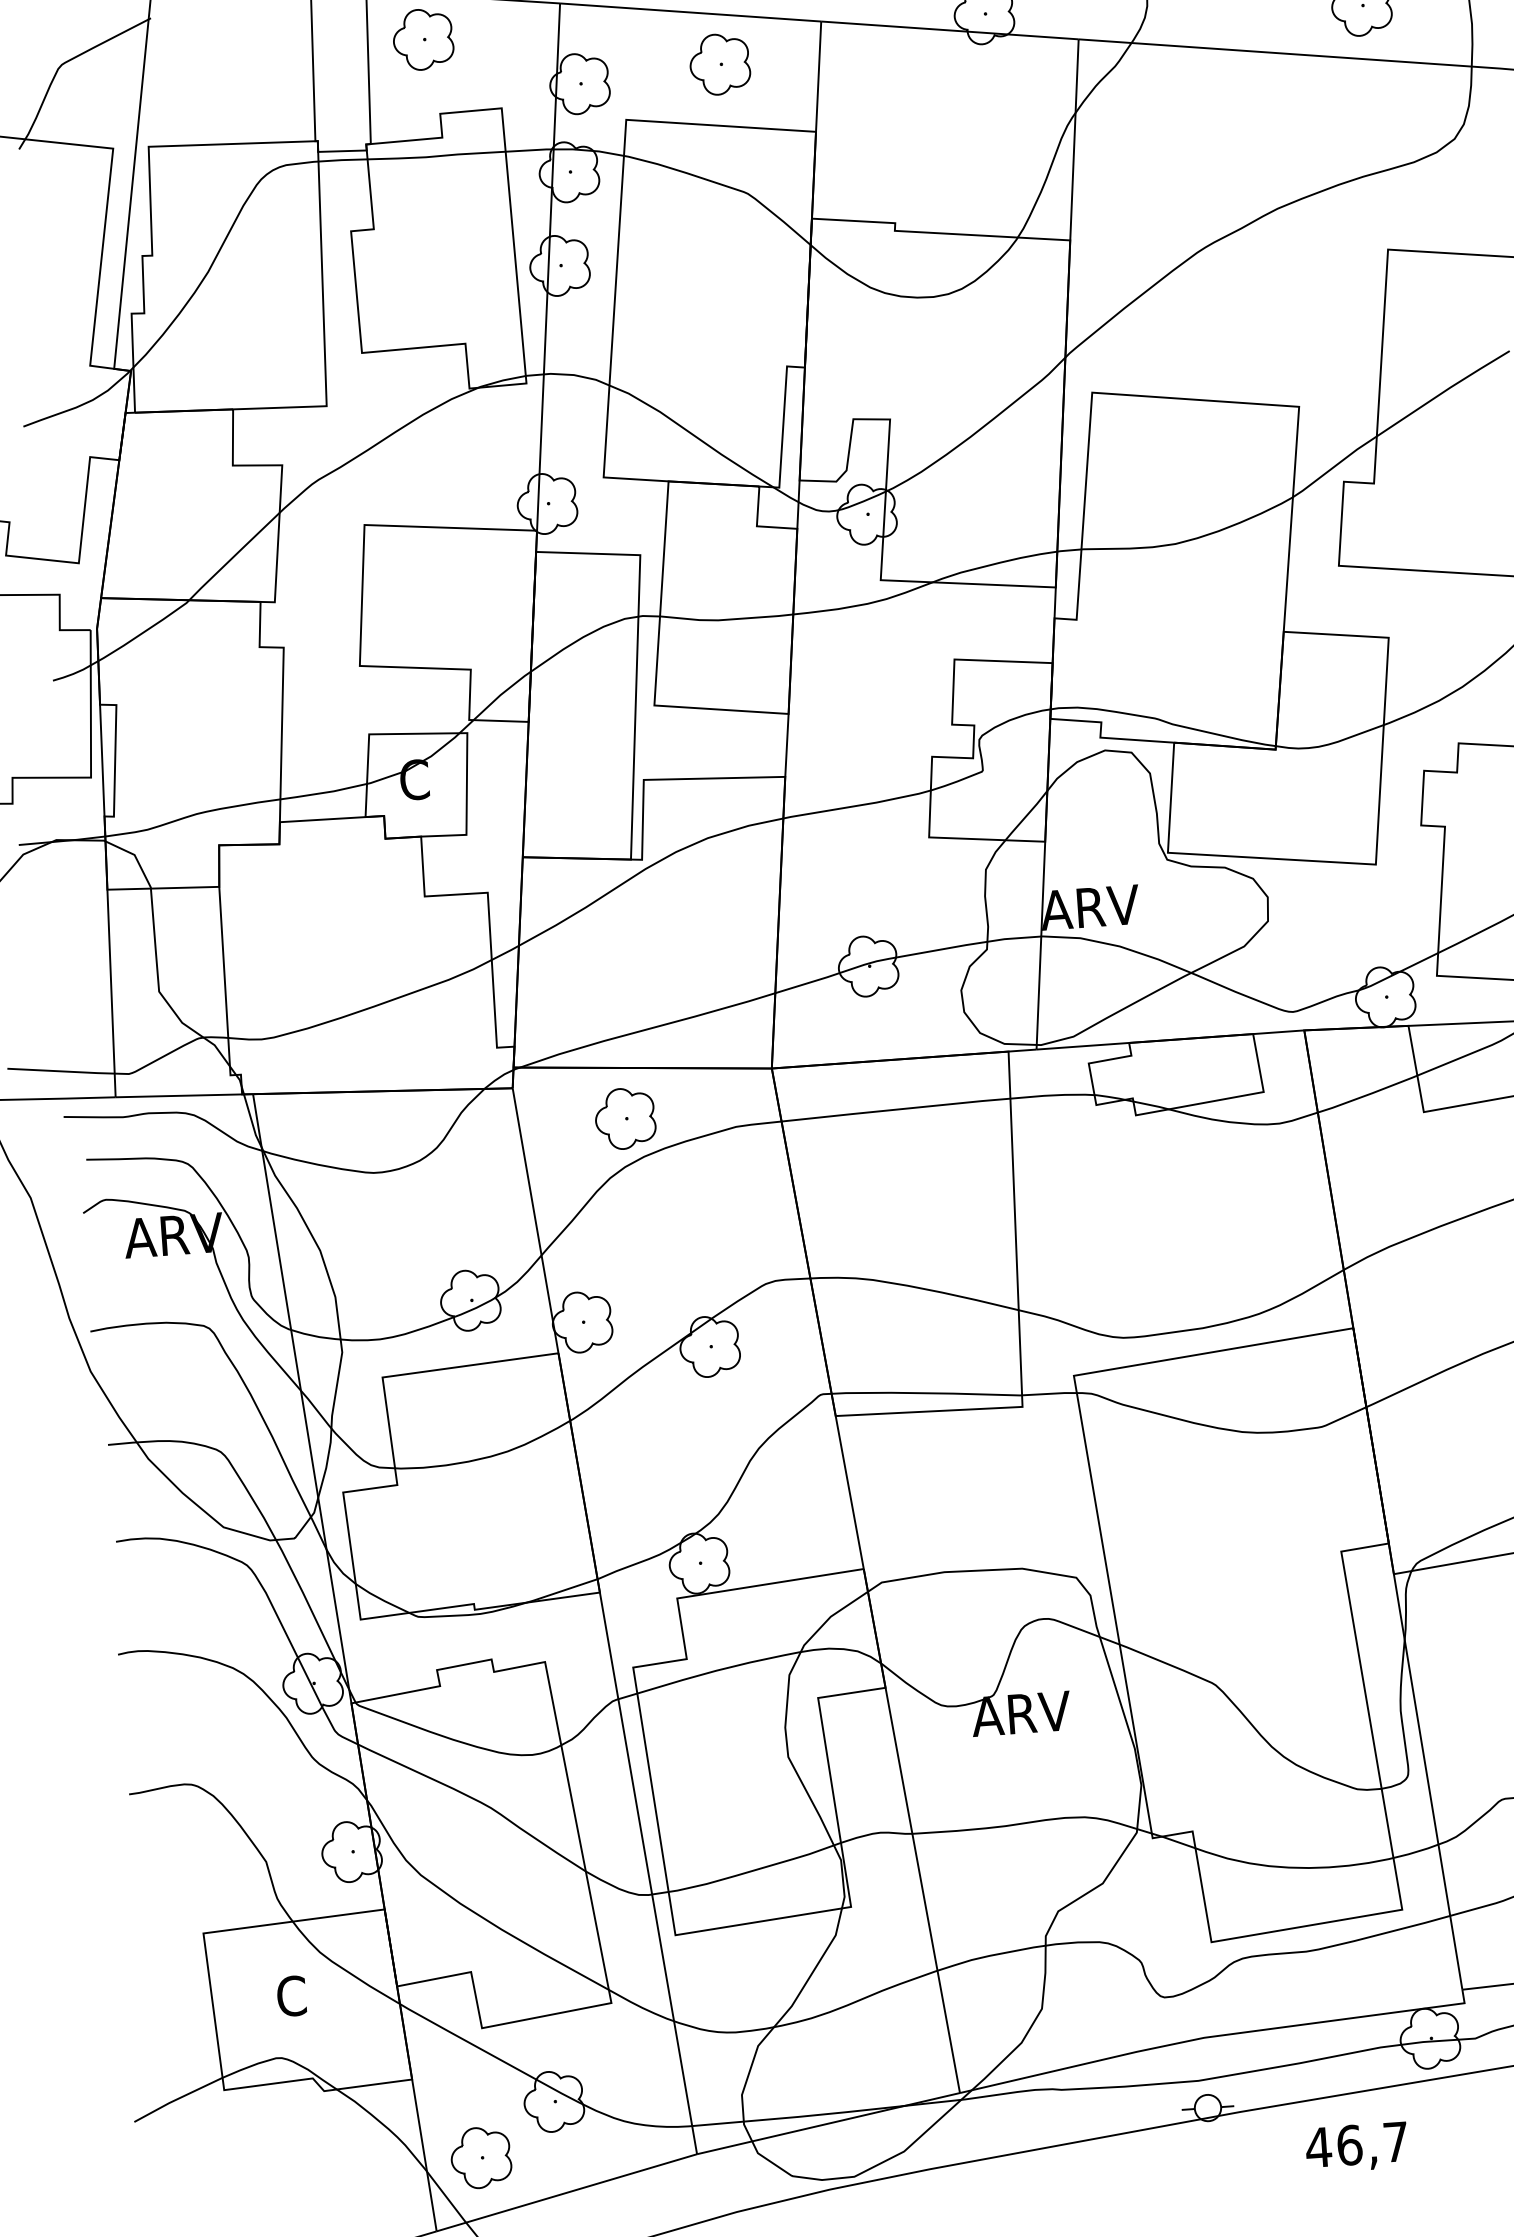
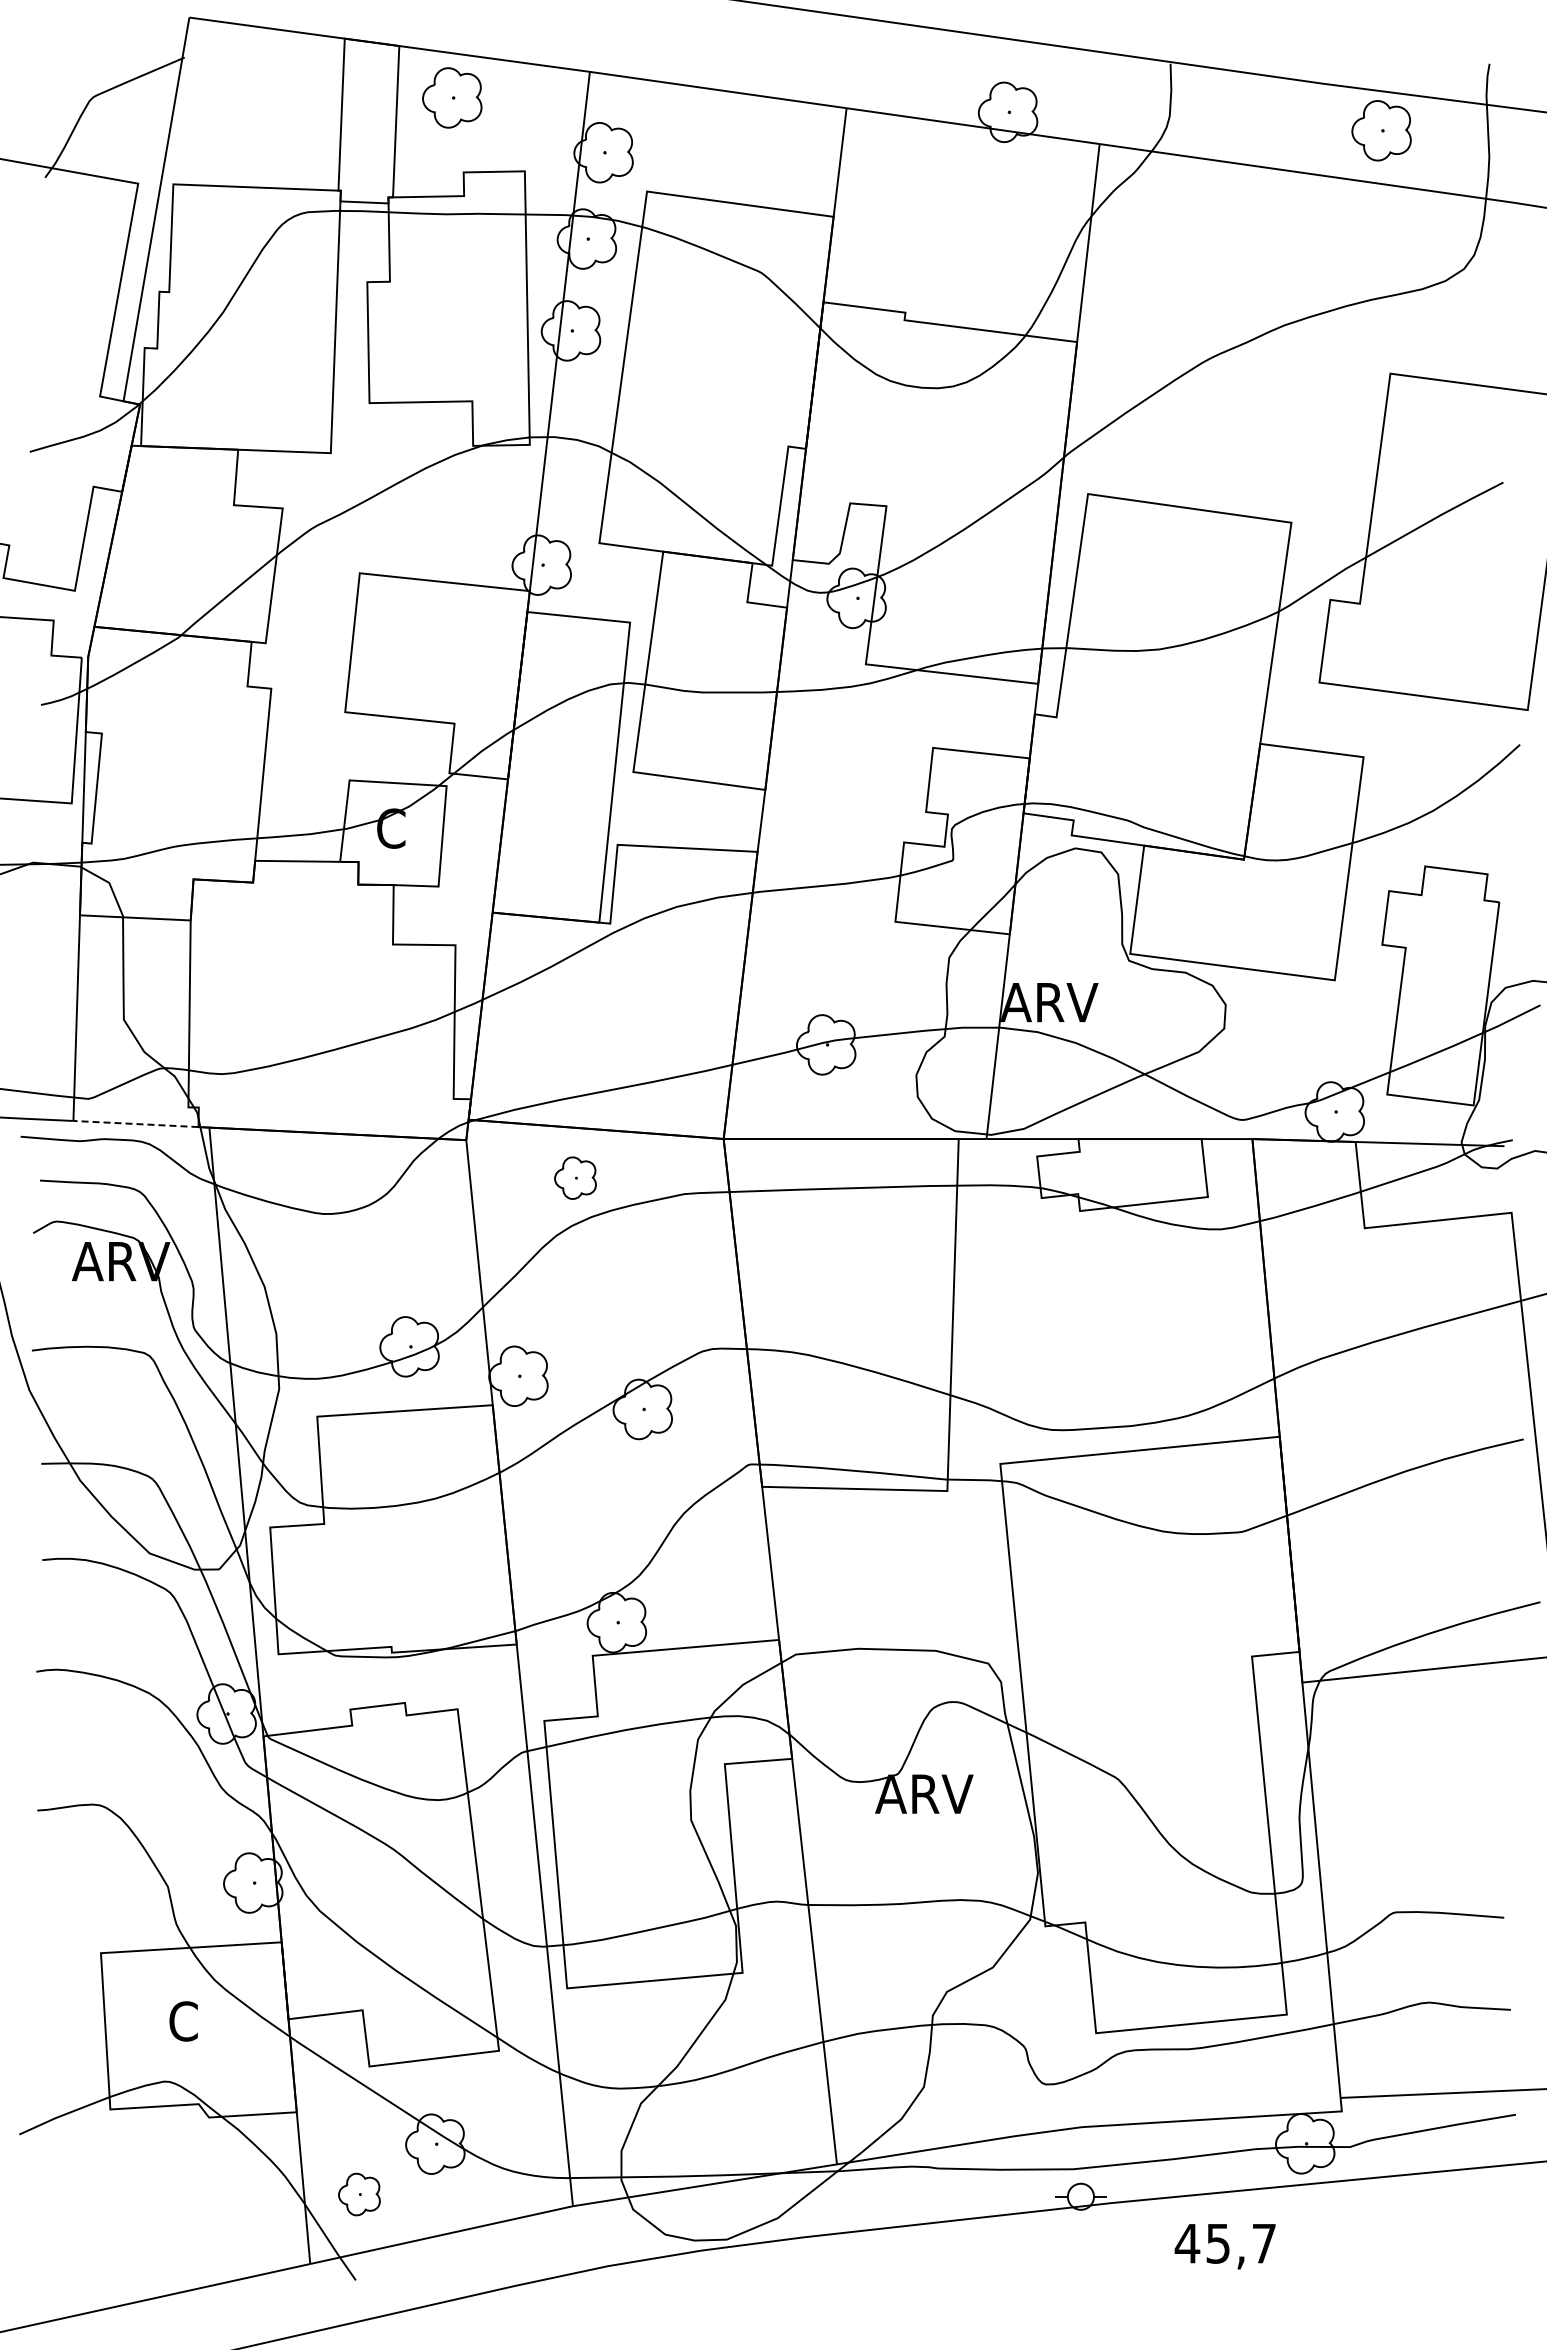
part: (719, 64) -> (743, 143), removed
line: (184, 1095) -> (141, 1124), solid -> dashed
part: (625, 1117) -> (575, 1177), size x0.7
text: (1349, 2145) -> (1218, 2243), 46,7 -> 45,7
part: (481, 2157) -> (359, 2194), size x0.7

